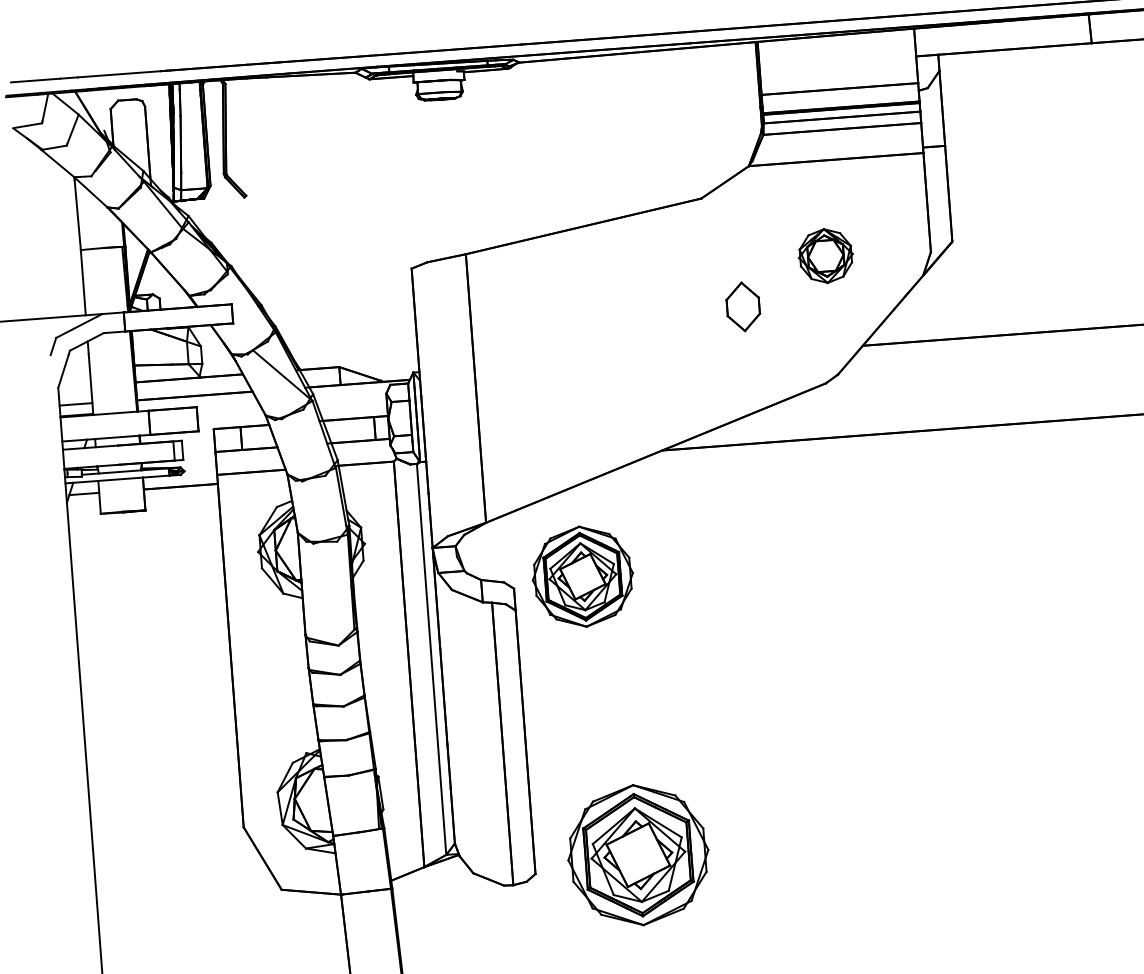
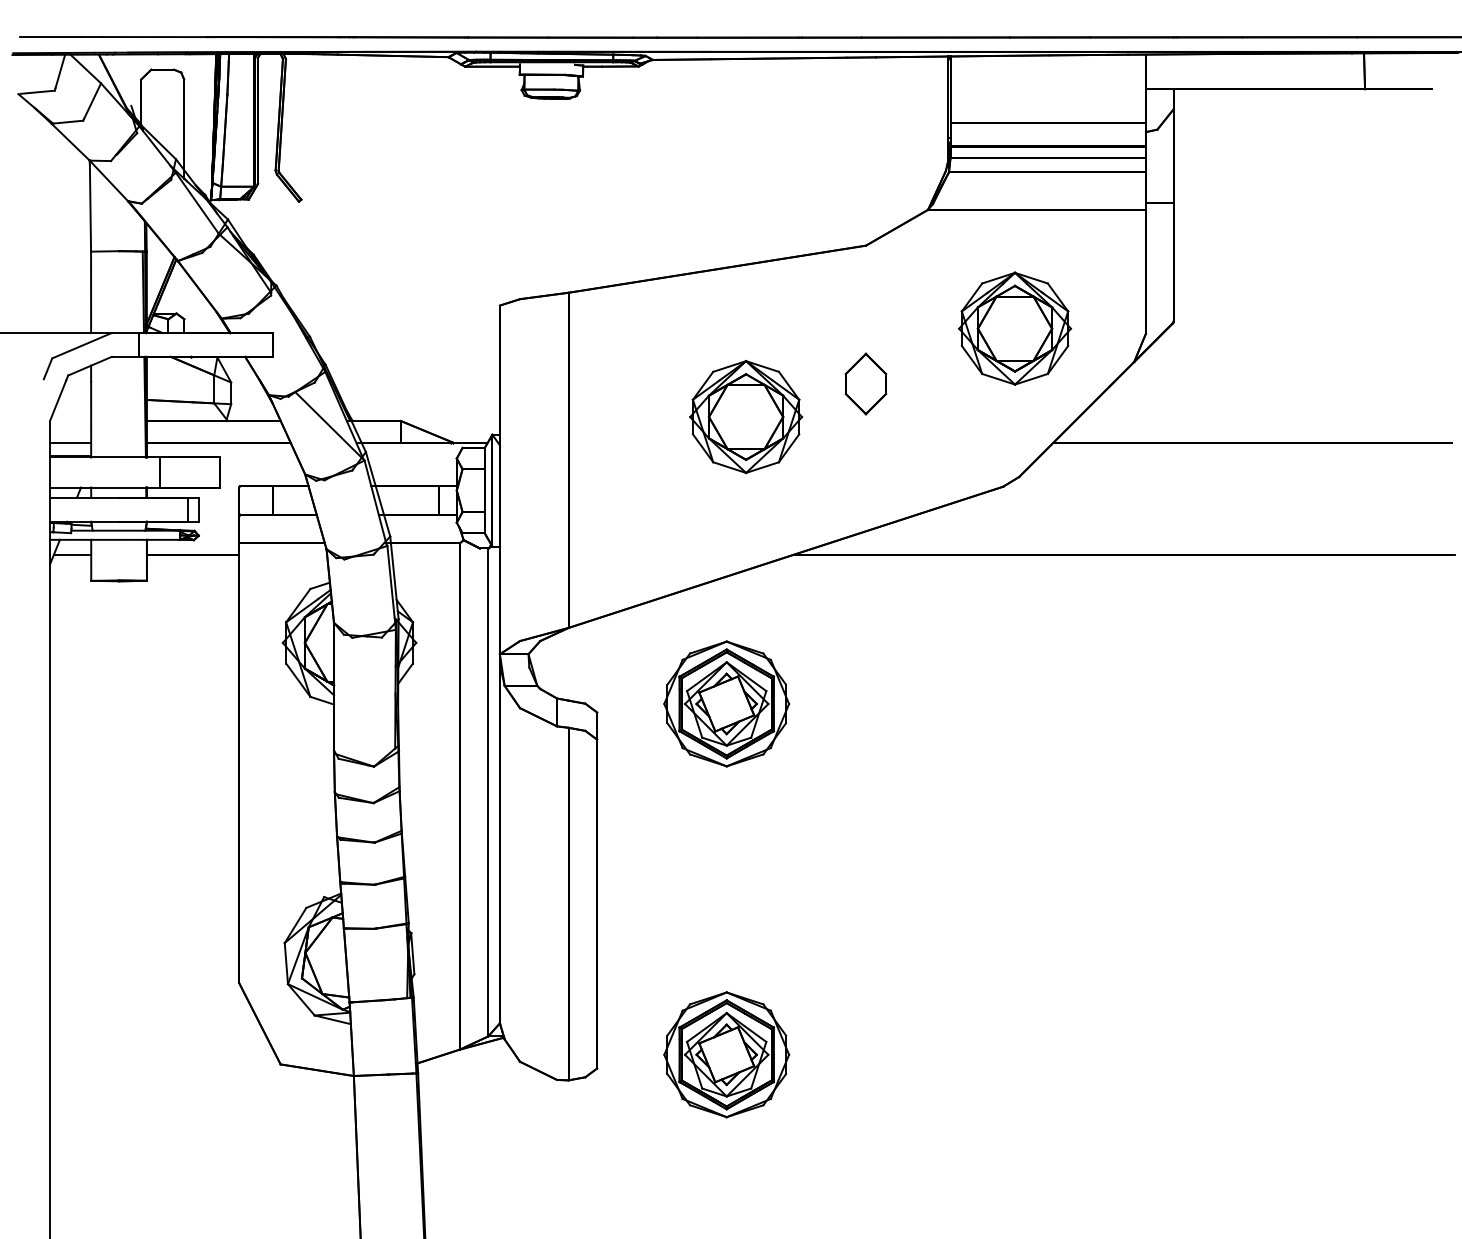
part: (826, 255) -> (1015, 328), size x1.67
part: (742, 306) -> (865, 383), moved
part: (615, 343) -> (746, 417), added
part: (582, 576) -> (726, 703), moved
part: (638, 854) -> (726, 1054), size x0.71

